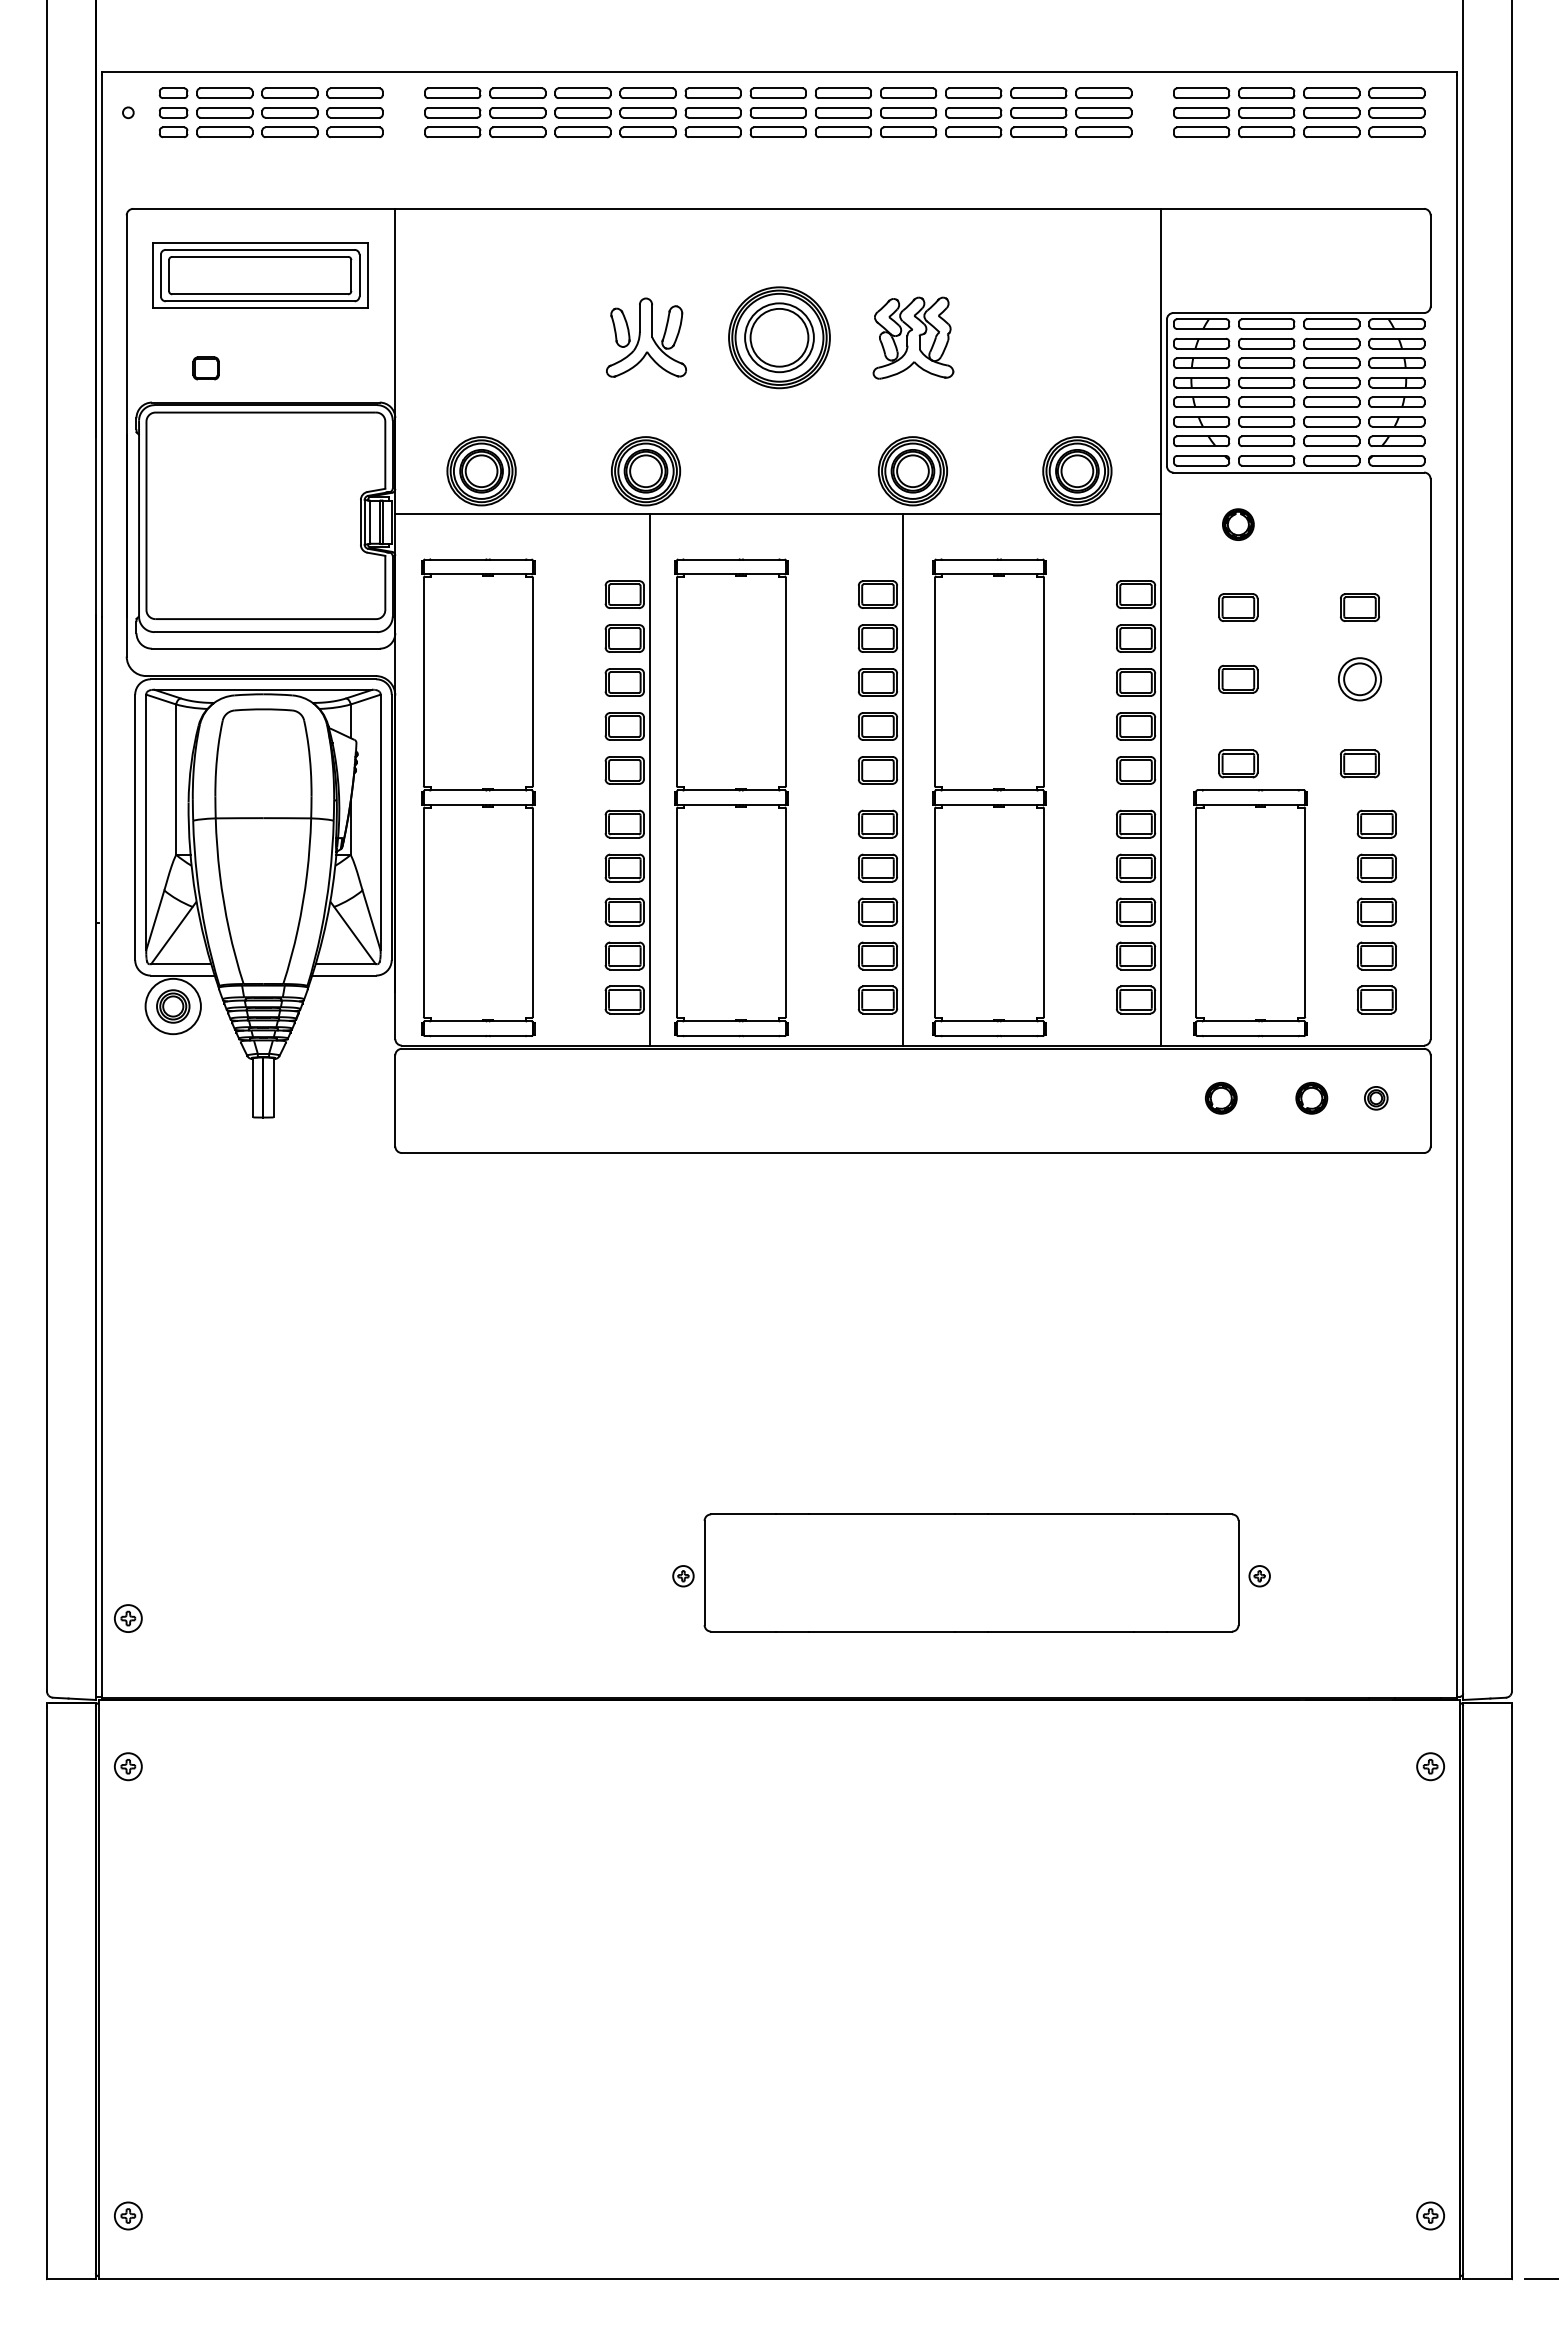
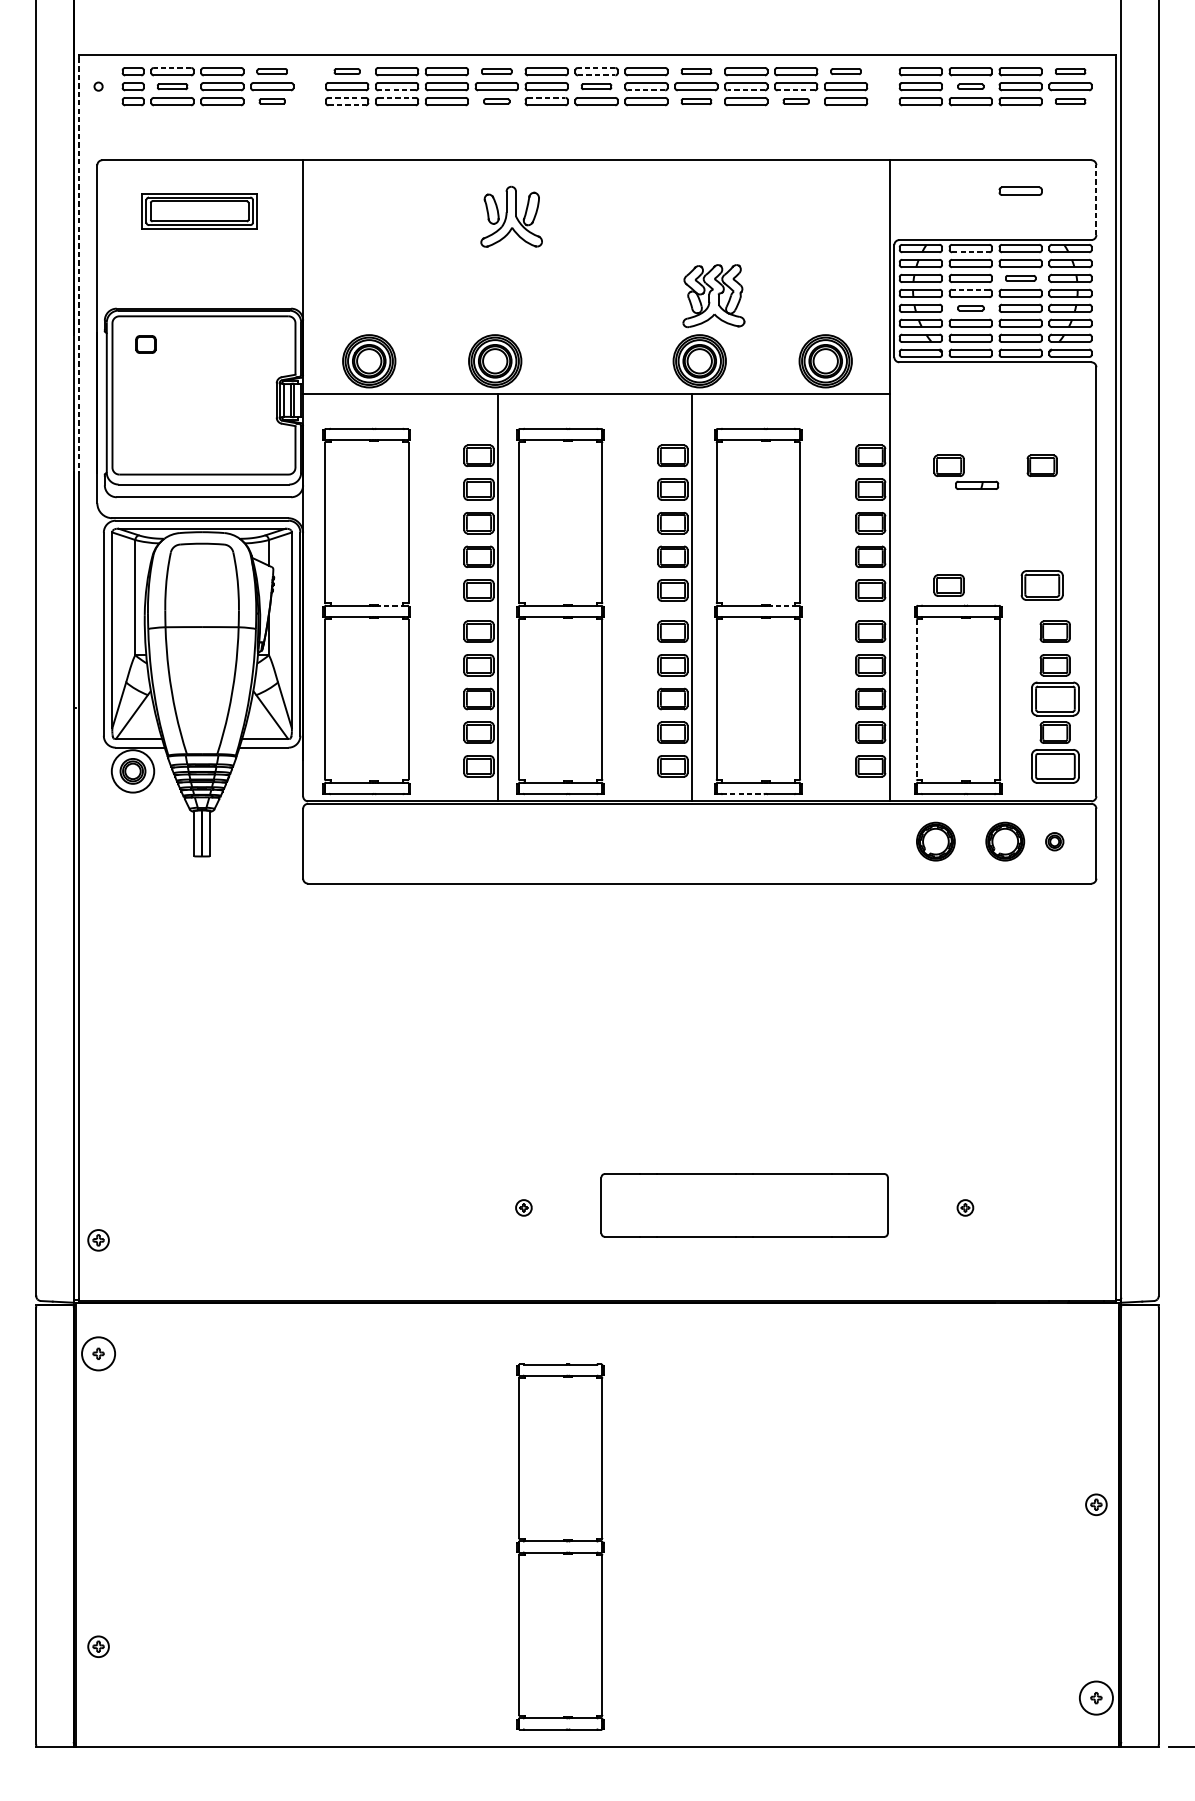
line: (224, 88) -> (172, 68), solid -> dashed
line: (777, 88) -> (595, 68), solid -> dashed
part: (354, 92) -> (271, 71), size x0.7
part: (452, 92) -> (346, 71), size x0.6
part: (647, 92) -> (496, 71), size x0.7
part: (908, 92) -> (696, 71), size x0.7
part: (1103, 92) -> (845, 71), size x0.7
part: (1396, 92) -> (1070, 71), size x0.7
line: (778, 98) -> (596, 75), solid -> dashed
part: (224, 112) -> (172, 86), size x0.7
part: (777, 112) -> (595, 86), size x0.7
part: (1266, 112) -> (970, 86), size x0.6
line: (517, 117) -> (396, 90), solid -> dashed
line: (842, 117) -> (645, 90), solid -> dashed
line: (973, 117) -> (746, 90), solid -> dashed
line: (1038, 117) -> (795, 90), solid -> dashed
line: (452, 127) -> (346, 97), solid -> dashed
line: (518, 127) -> (397, 97), solid -> dashed
line: (713, 127) -> (546, 97), solid -> dashed
part: (354, 131) -> (271, 100), size x0.6
part: (647, 131) -> (496, 100), size x0.6
part: (1038, 131) -> (795, 100), size x0.6
part: (1396, 131) -> (1070, 100), size x0.7
part: (908, 132) -> (696, 101), size x0.7
line: (453, 137) -> (347, 105), solid -> dashed
part: (1331, 248) -> (1020, 190), added
line: (1430, 260) -> (1096, 199), solid -> dashed
part: (260, 275) -> (199, 211), size x0.7
line: (1267, 329) -> (971, 252), solid -> dashed
part: (646, 337) -> (511, 216), moved
part: (779, 337) -> (597, 258), removed
part: (913, 337) -> (713, 295), moved
line: (102, 346) -> (78, 265), solid -> dashed
part: (1331, 362) -> (1020, 277), size x0.7
part: (205, 368) -> (145, 344), moved
line: (1266, 377) -> (970, 289), solid -> dashed
part: (1266, 401) -> (970, 307), size x0.6
part: (1238, 524) -> (949, 402), removed
part: (1274, 632) -> (976, 484), added
part: (1238, 679) -> (949, 520), removed
part: (1359, 679) -> (1041, 520), removed
part: (1359, 763) -> (1041, 585), size x1.4
line: (508, 790) -> (389, 605), solid -> dashed
line: (1019, 790) -> (781, 605), solid -> dashed
part: (1376, 911) -> (1054, 698), size x1.6
line: (1196, 913) -> (917, 700), solid -> dashed
part: (1376, 999) -> (1054, 766), size x1.6
line: (970, 1036) -> (743, 794), solid -> dashed
part: (1221, 1098) -> (936, 841), size x1.6
part: (1311, 1098) -> (1005, 841), size x1.6
part: (971, 1572) -> (744, 1205), size x0.7
circle: (127, 1766) -> (97, 1353), size x1.6
part: (1430, 1766) -> (1096, 1504), moved
part: (731, 2018) -> (560, 1546), added
part: (128, 2215) -> (98, 1646), moved
circle: (1430, 2215) -> (1096, 1697), size x1.6

